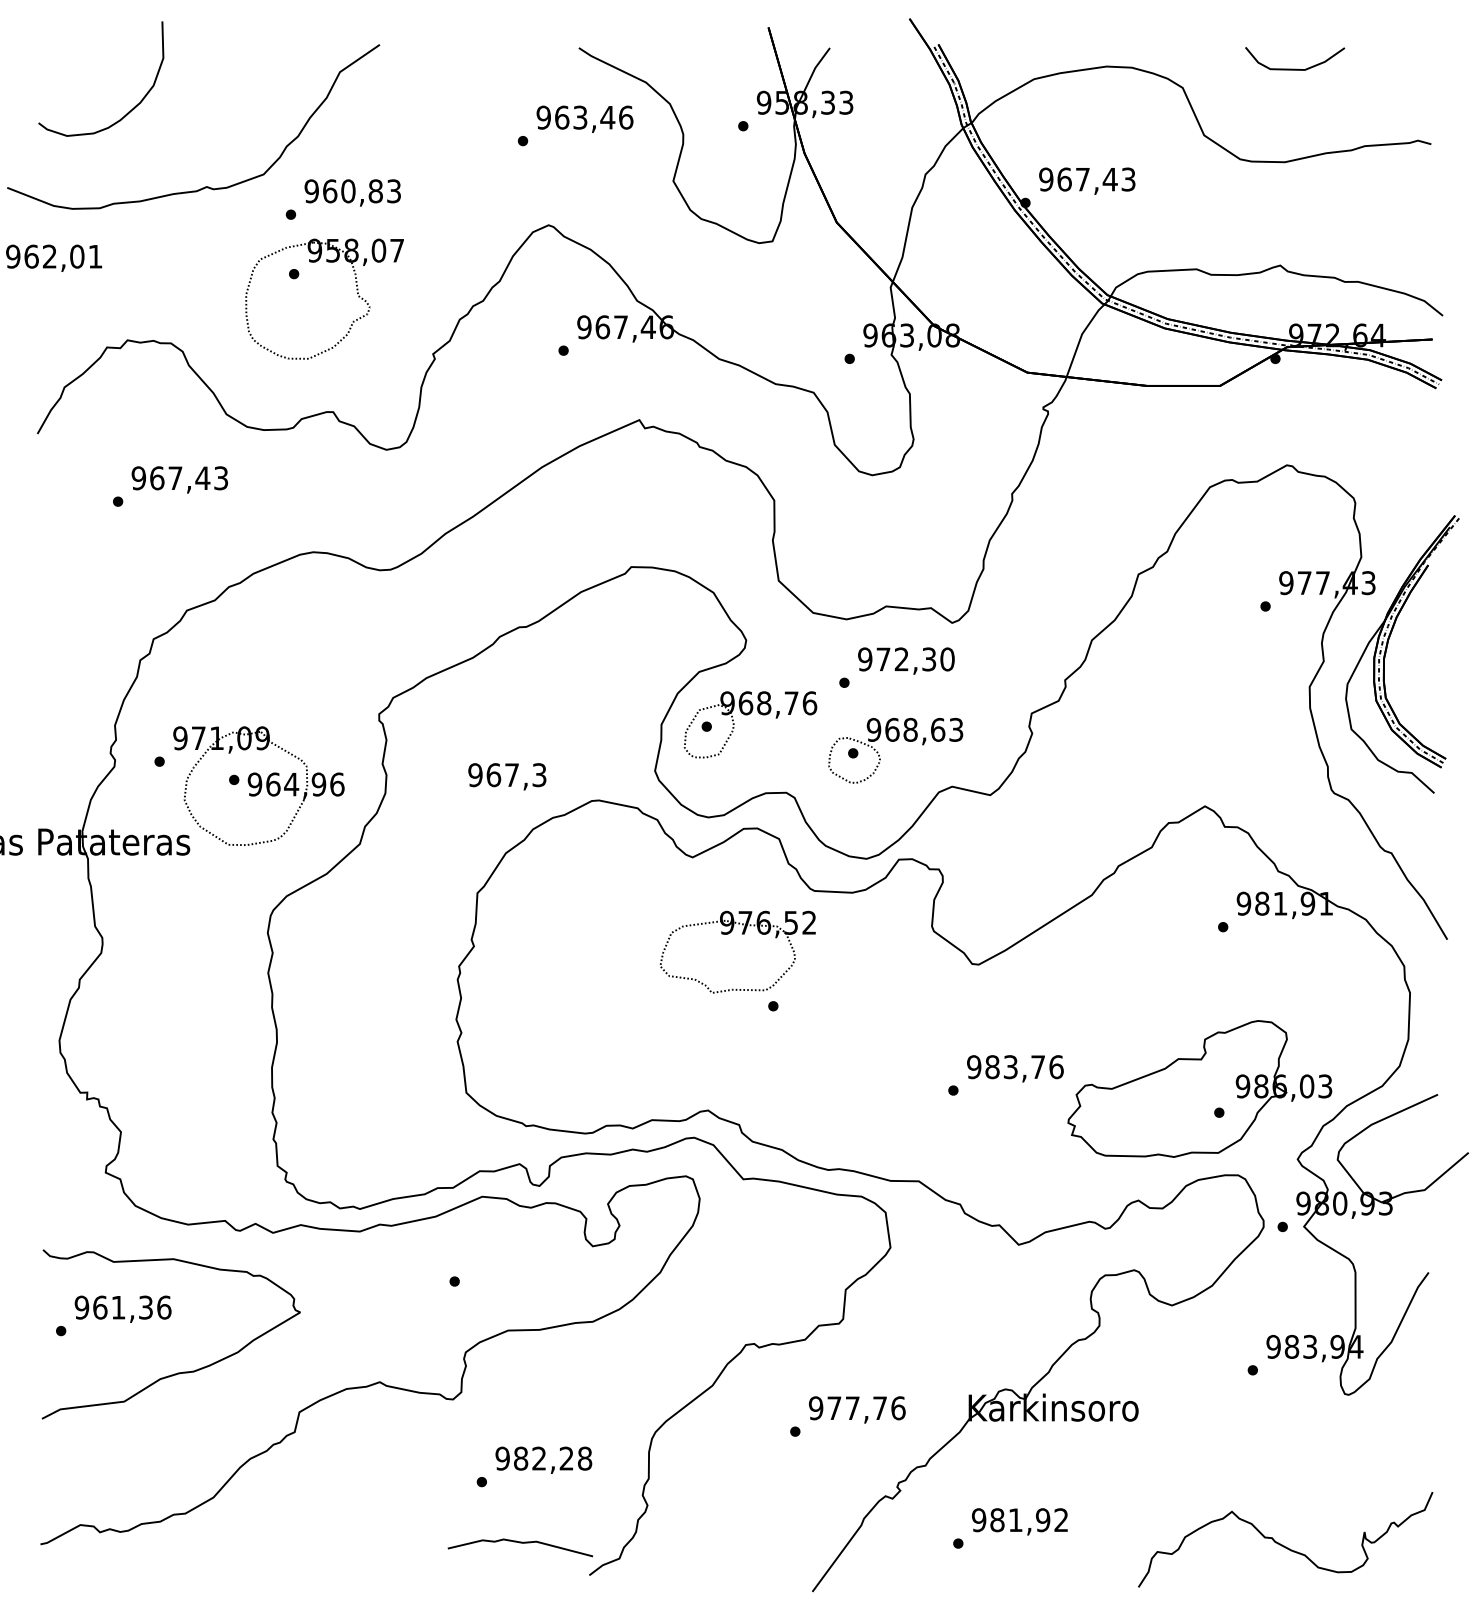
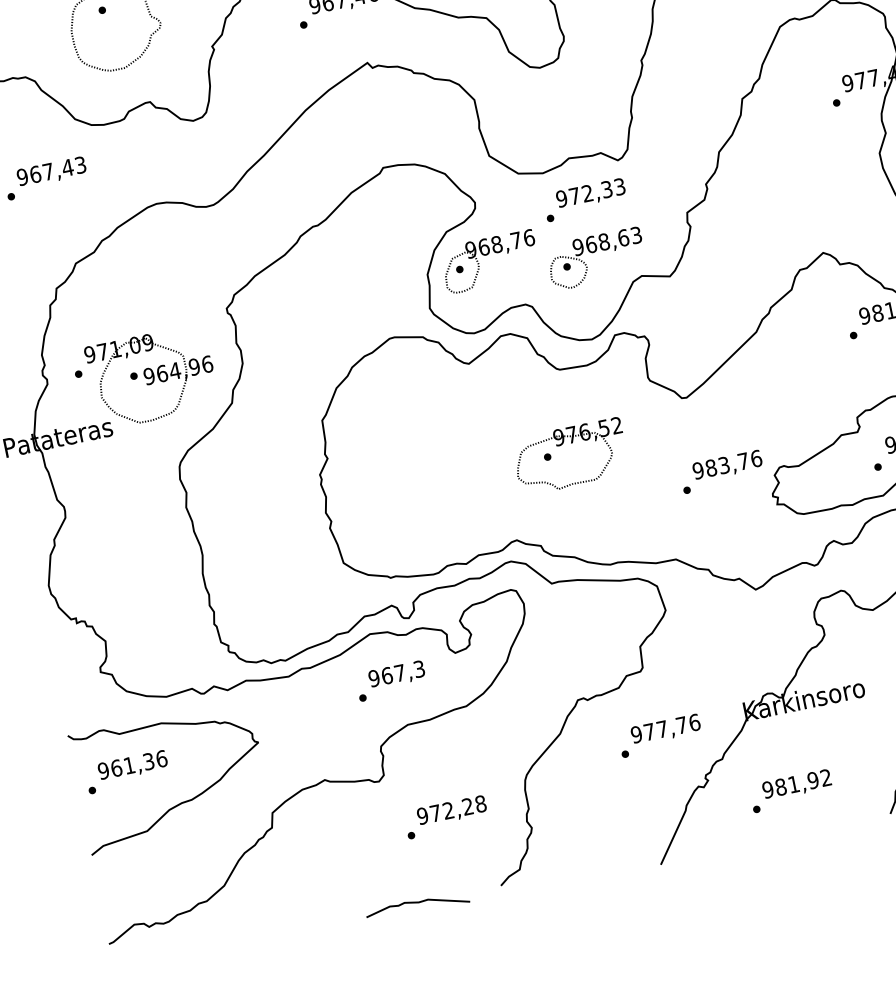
text: (947, 659) -> (619, 186), 972,30 -> 972,33
text: (507, 776) -> (397, 674), moved
part: (741, 934) -> (570, 443), moved
text: (521, 1458) -> (435, 813), 982,28 -> 972,28
curve: (520, 1543) -> (417, 903), moved

